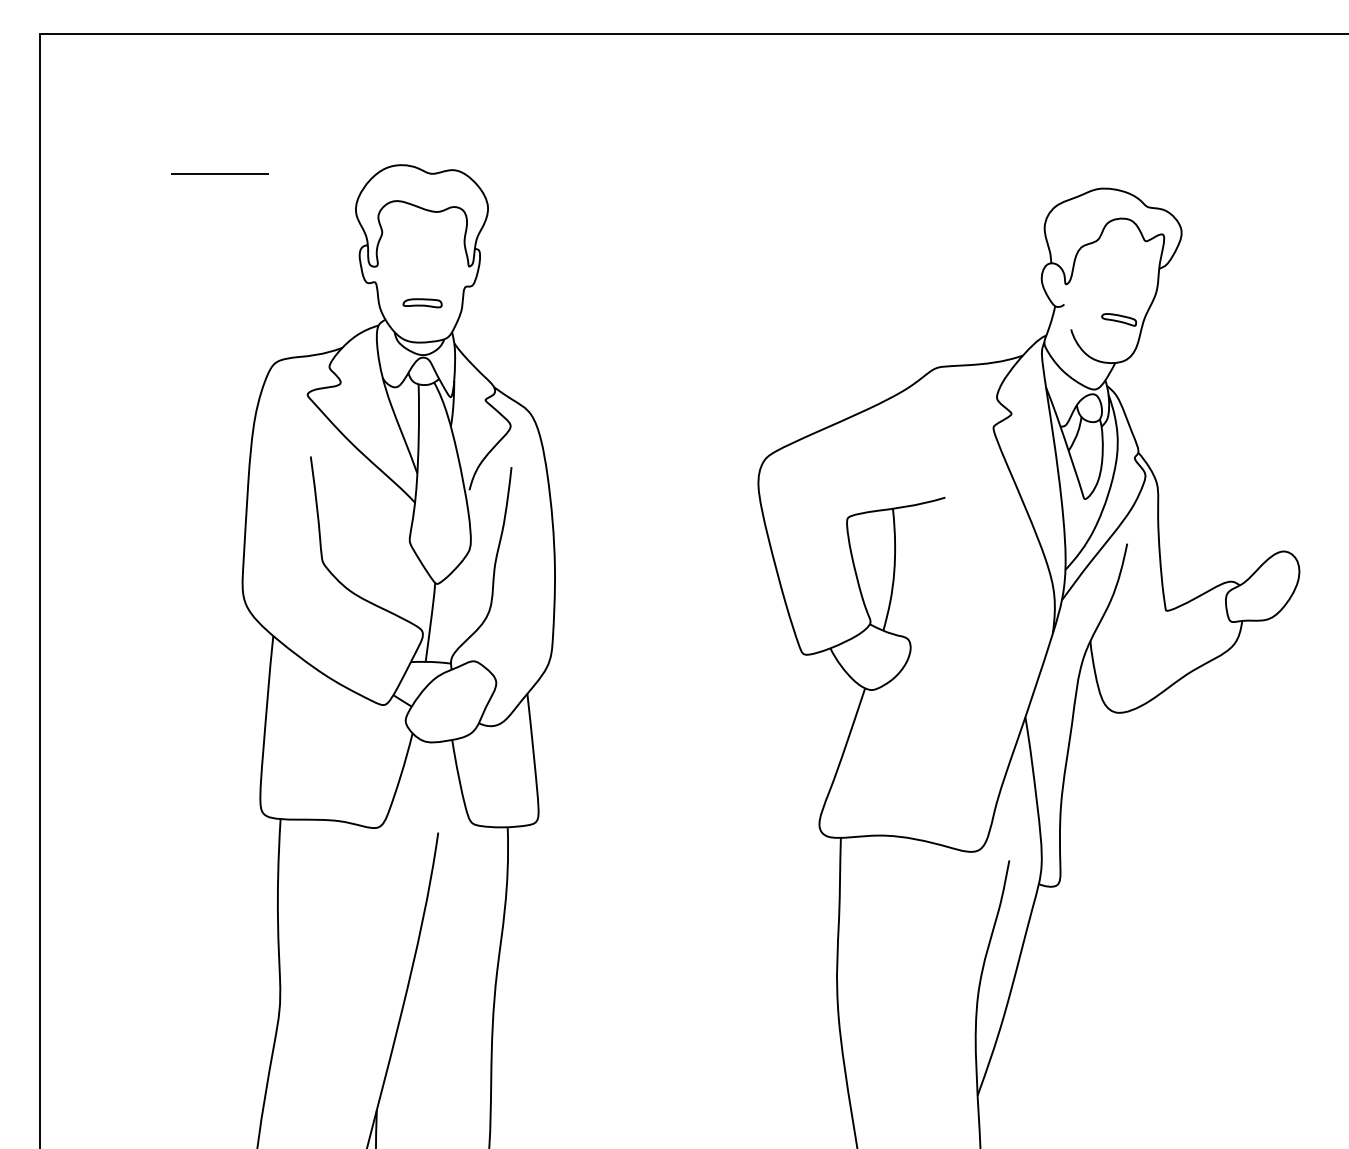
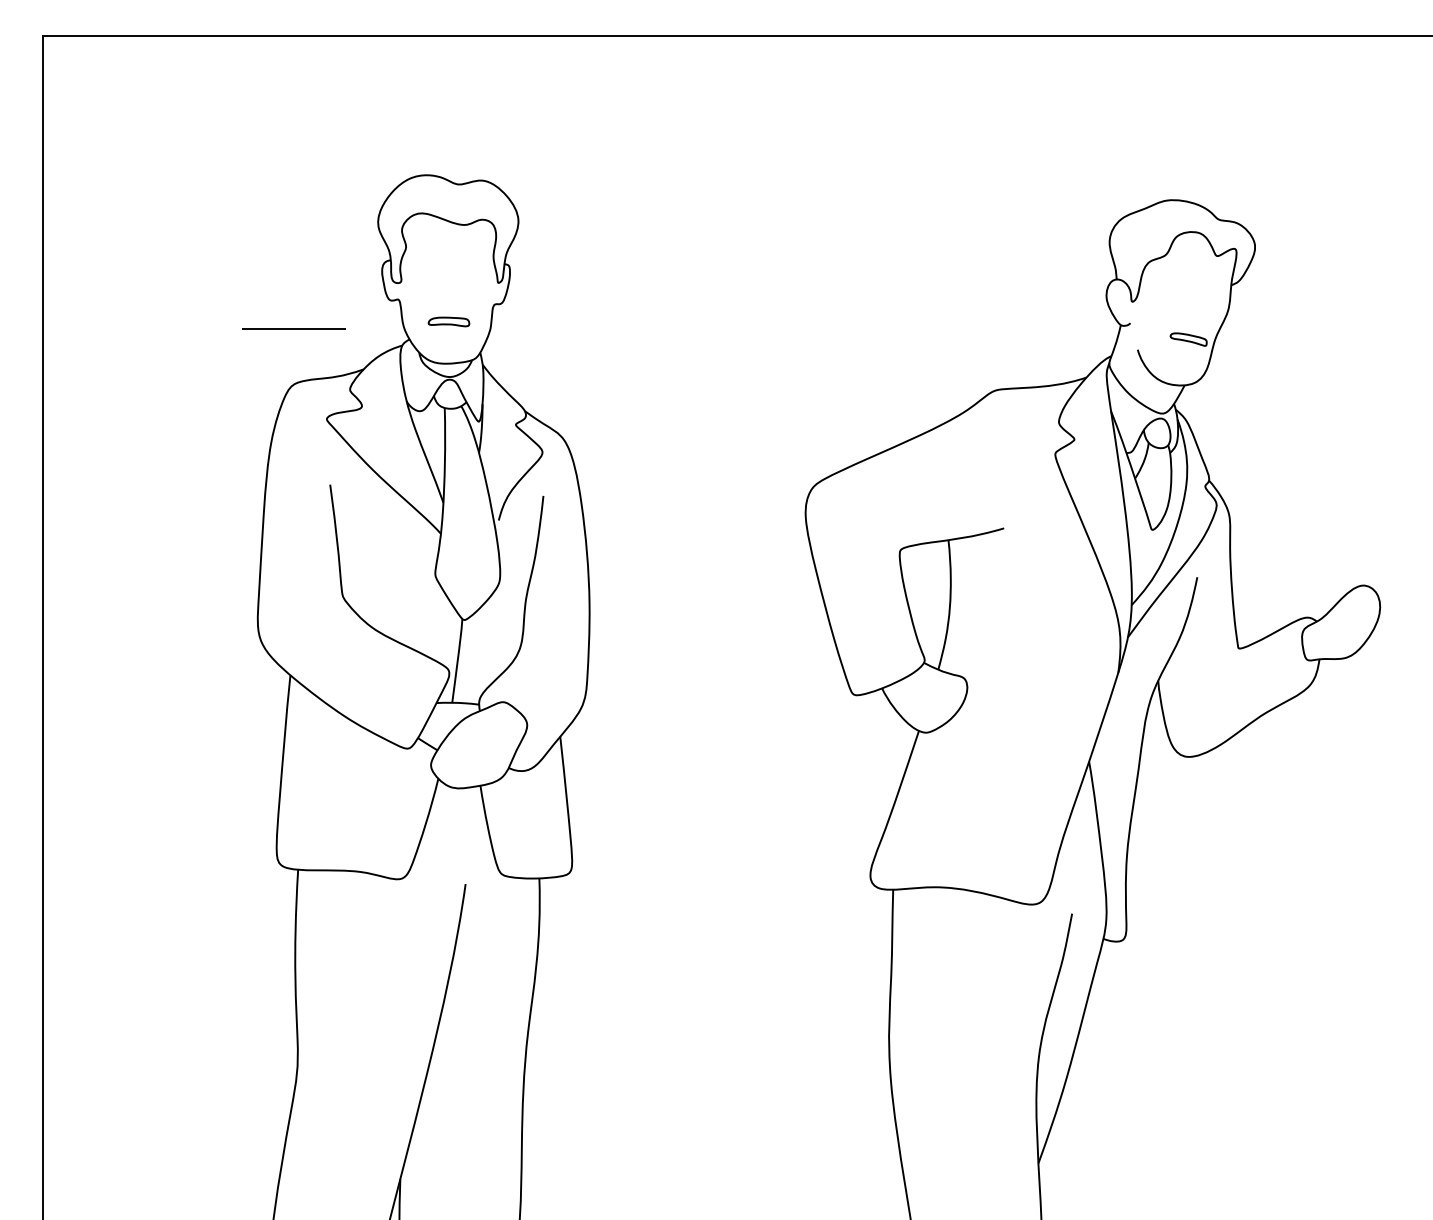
line: (219, 173) -> (293, 328), moved

